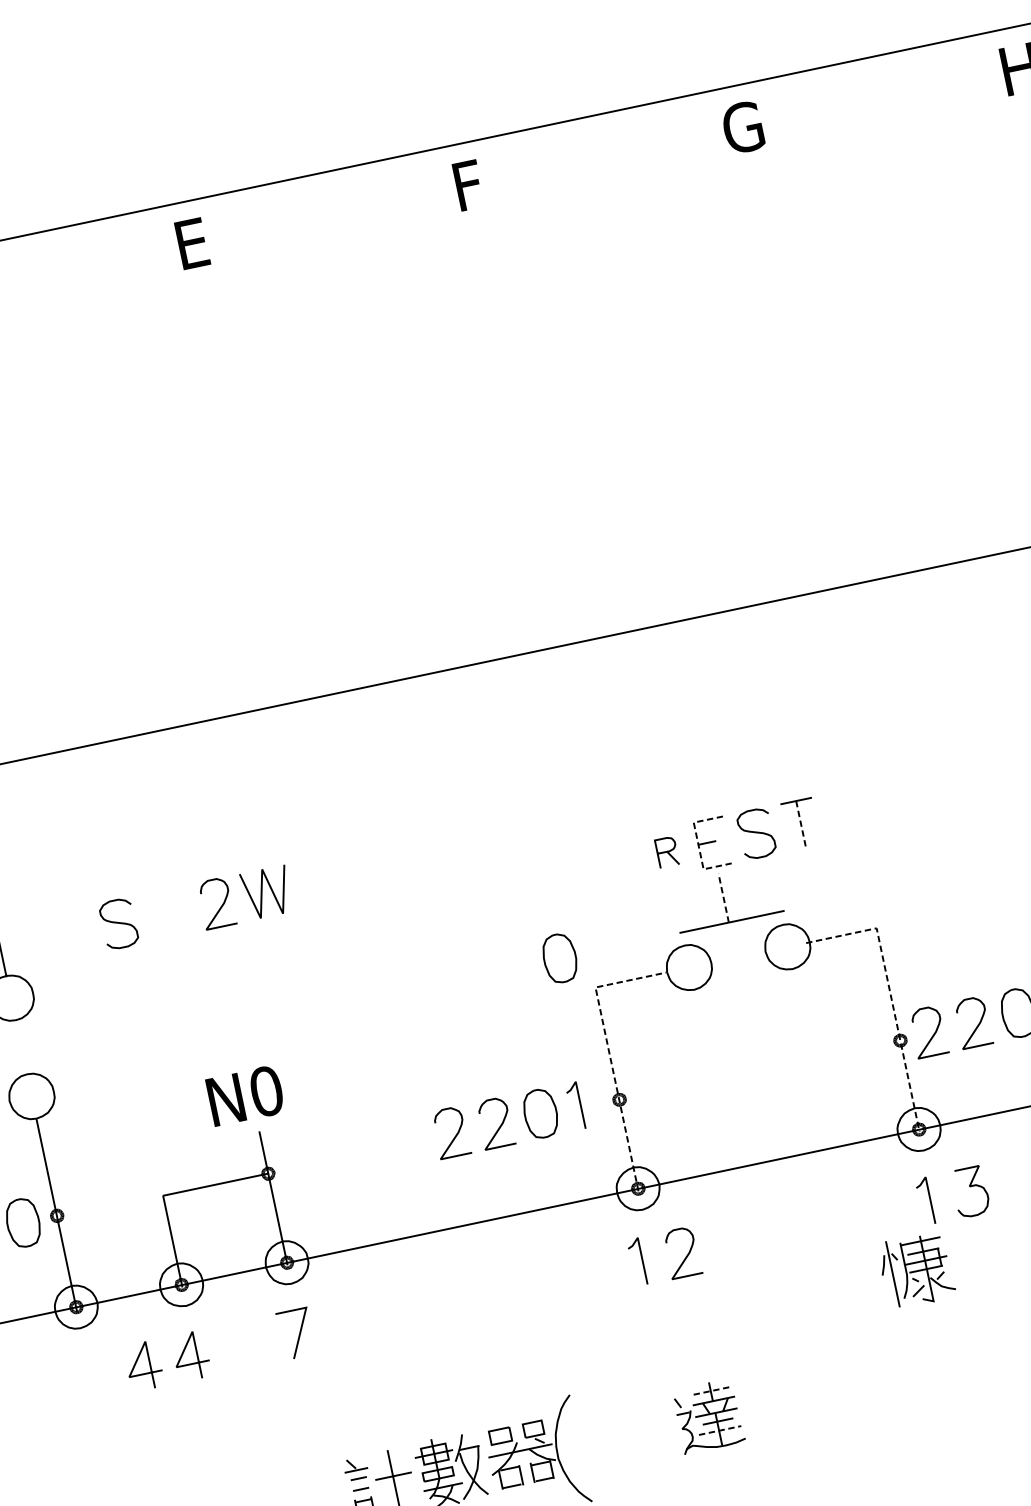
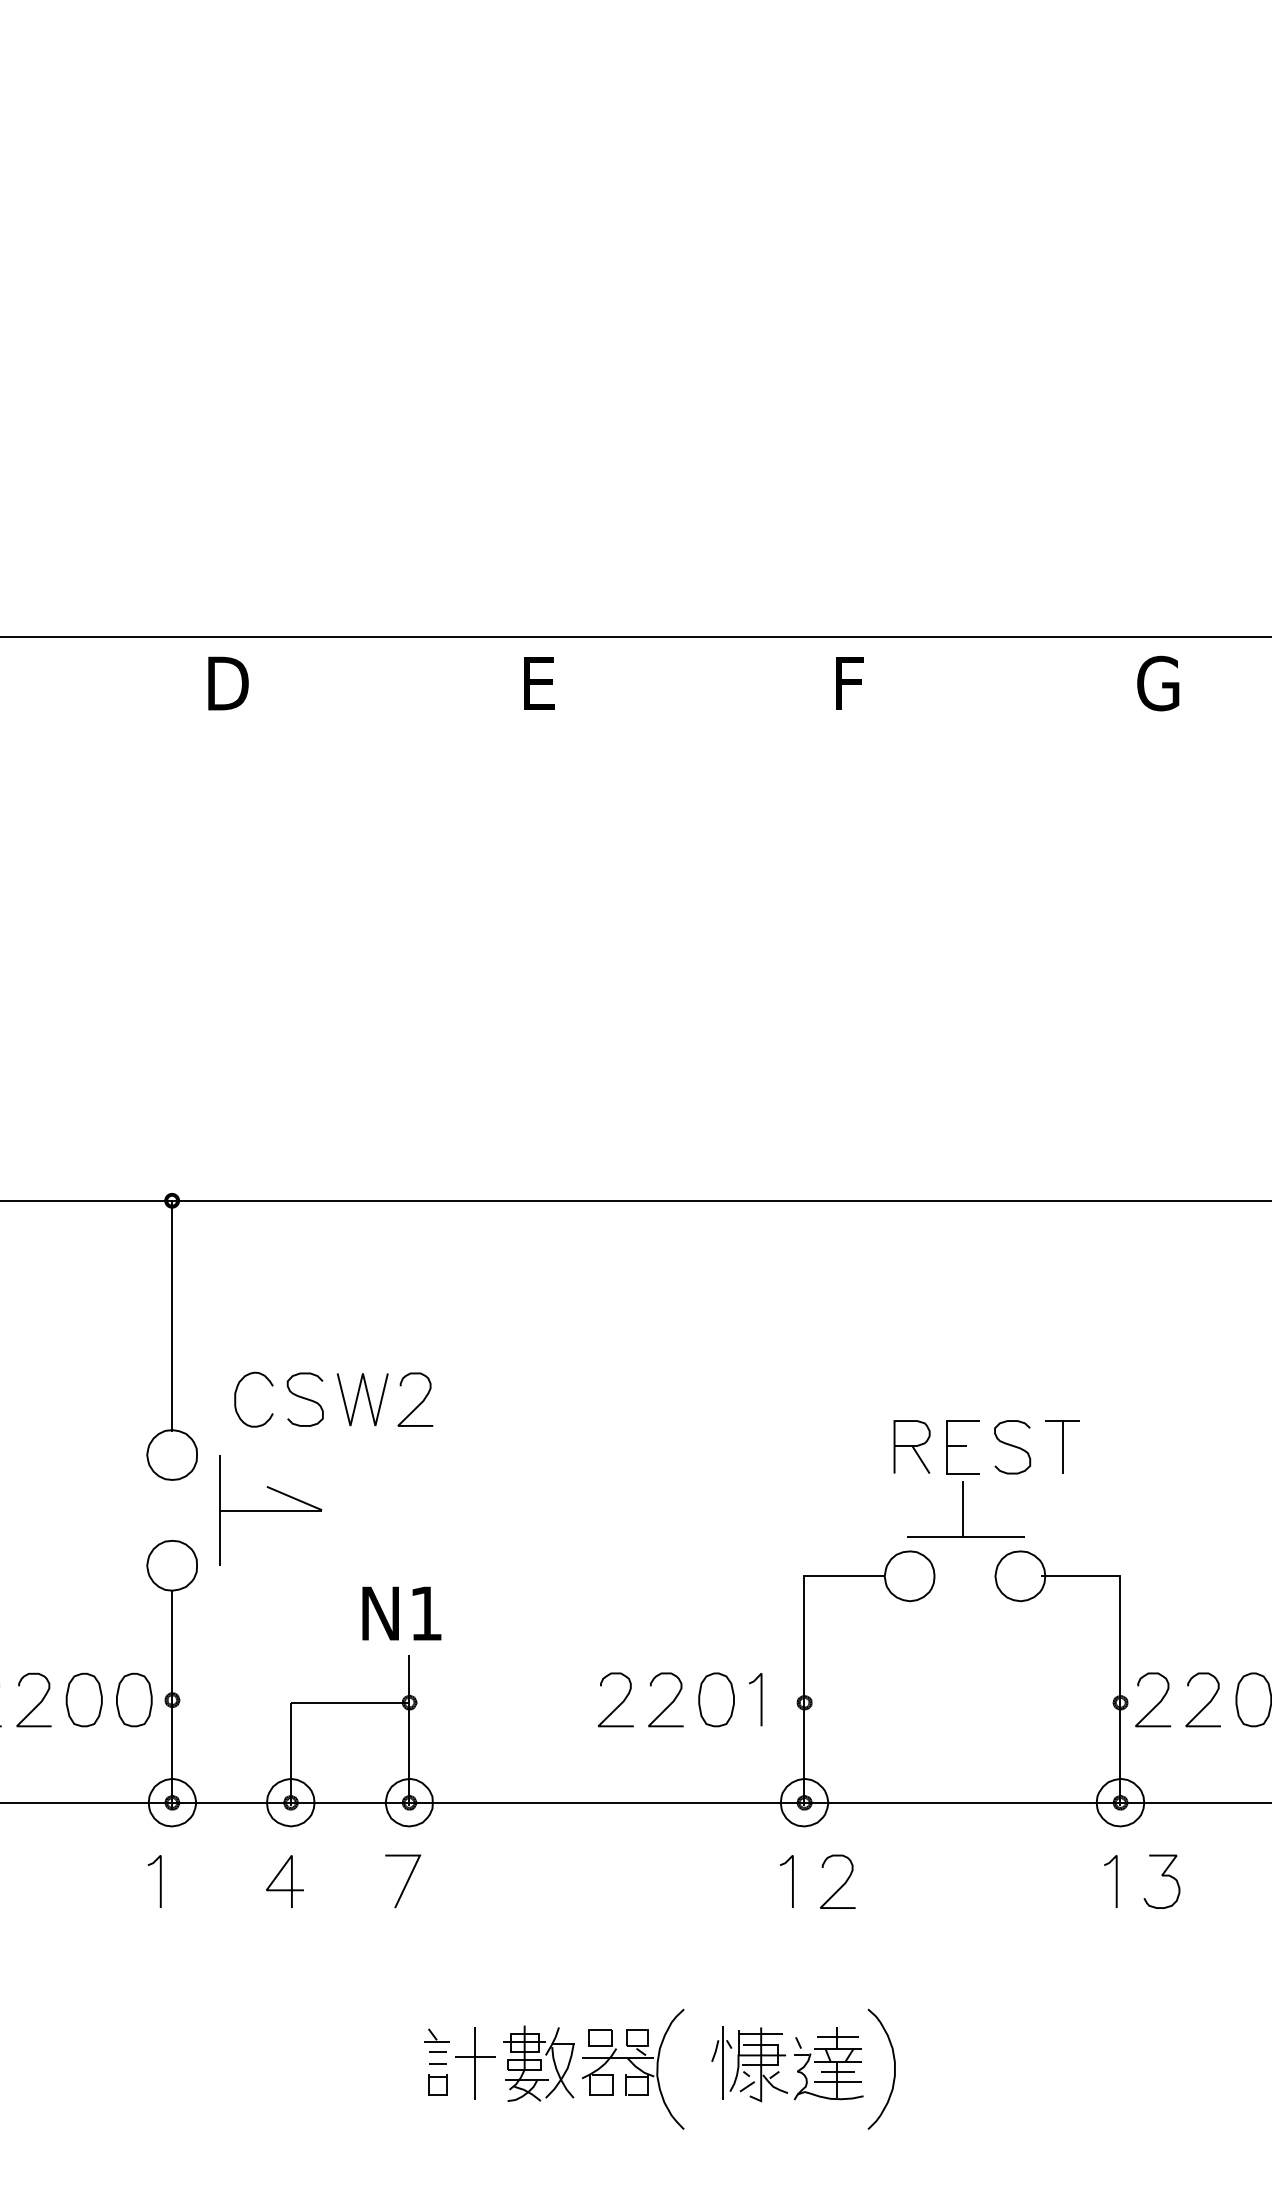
line: (800, 824) -> (1062, 1447), dashed -> solid
line: (698, 846) -> (947, 1447), dashed -> solid
part: (666, 852) -> (911, 1446), size x1.67
line: (262, 891) -> (358, 1397), moved
line: (723, 898) -> (962, 1509), dashed -> solid
curve: (57, 936) -> (236, 1399), added
part: (559, 958) -> (772, 1536), removed
line: (890, 995) -> (1120, 1651), dashed -> solid
part: (108, 1028) -> (270, 1510), added
line: (609, 1053) -> (804, 1650), dashed -> solid
text: (265, 1091) -> (425, 1613), N0 -> N1
part: (916, 1270) -> (749, 2064), moved
line: (149, 1364) -> (238, 1881), removed
line: (79, 1379) -> (159, 1881), added
line: (712, 1391) -> (838, 2037), dashed -> solid
curve: (767, 1408) -> (894, 2068), added
line: (720, 1430) -> (838, 2081), dashed -> solid

